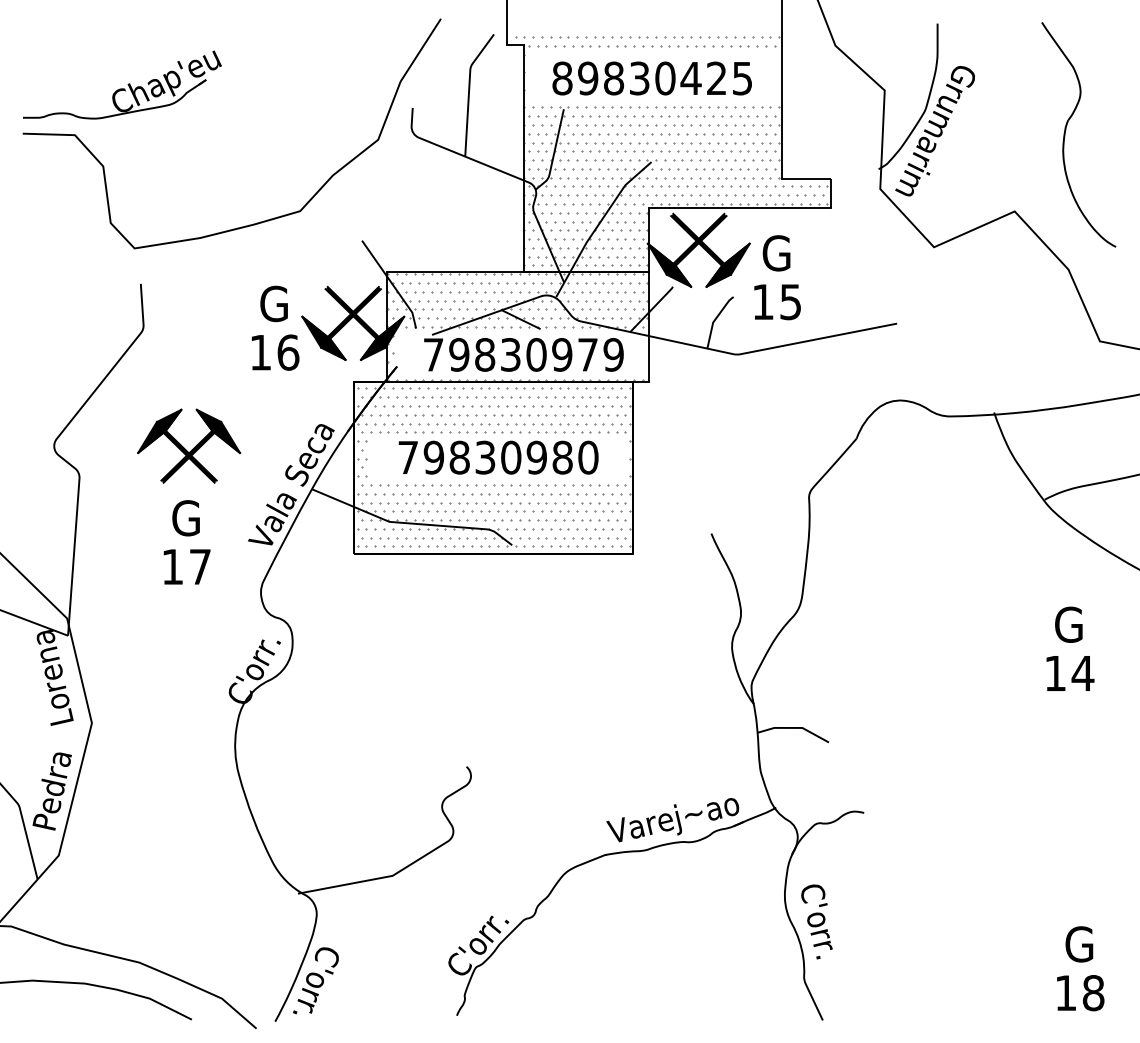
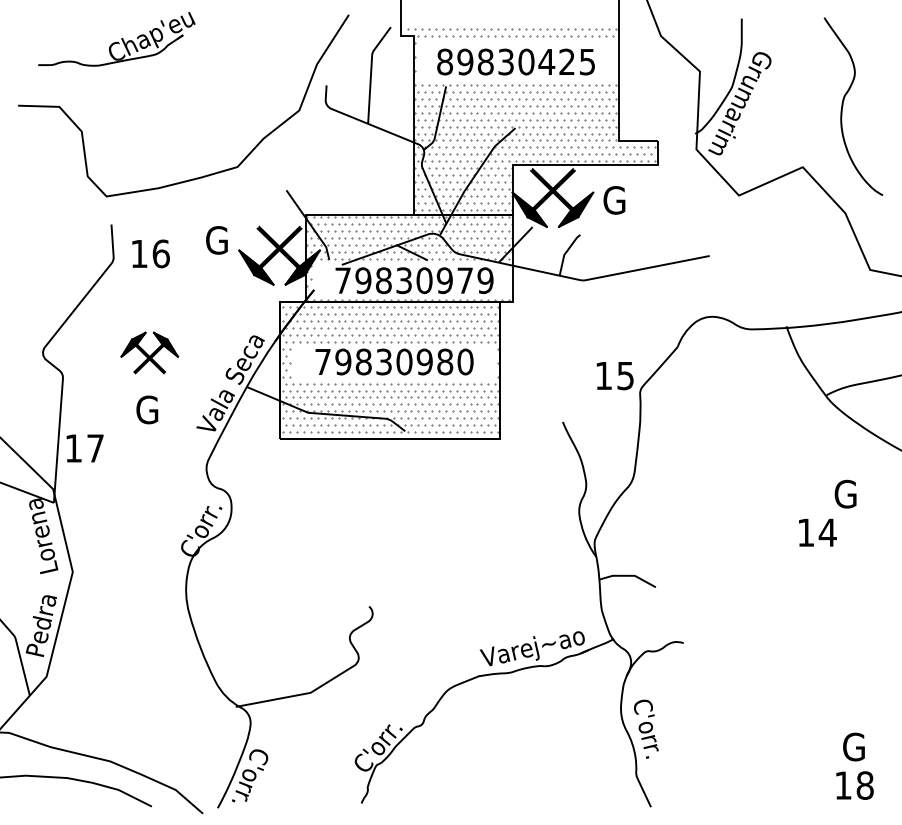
part: (121, 85) -> (116, 39), moved
text: (776, 302) -> (614, 376), moved
text: (274, 352) -> (150, 253), moved
part: (188, 445) -> (149, 352), size x0.7
text: (186, 567) -> (84, 448), moved
text: (1069, 673) -> (817, 532), moved

